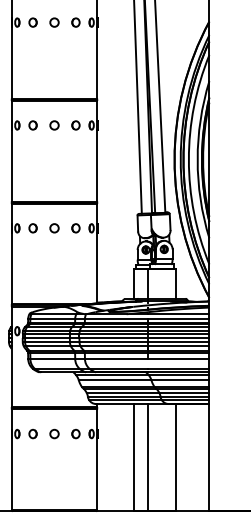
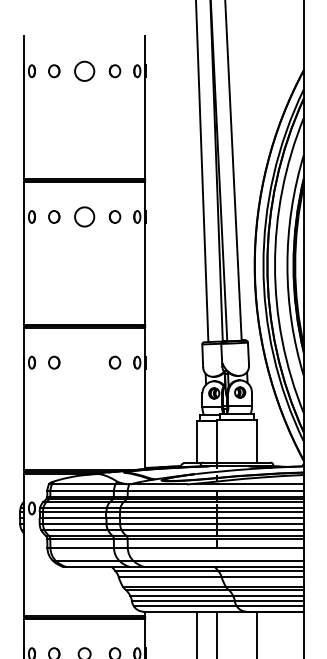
circle: (54, 22) -> (84, 71), size x1.6
circle: (54, 125) -> (84, 217), size x1.6
circle: (54, 228) -> (84, 362), removed

